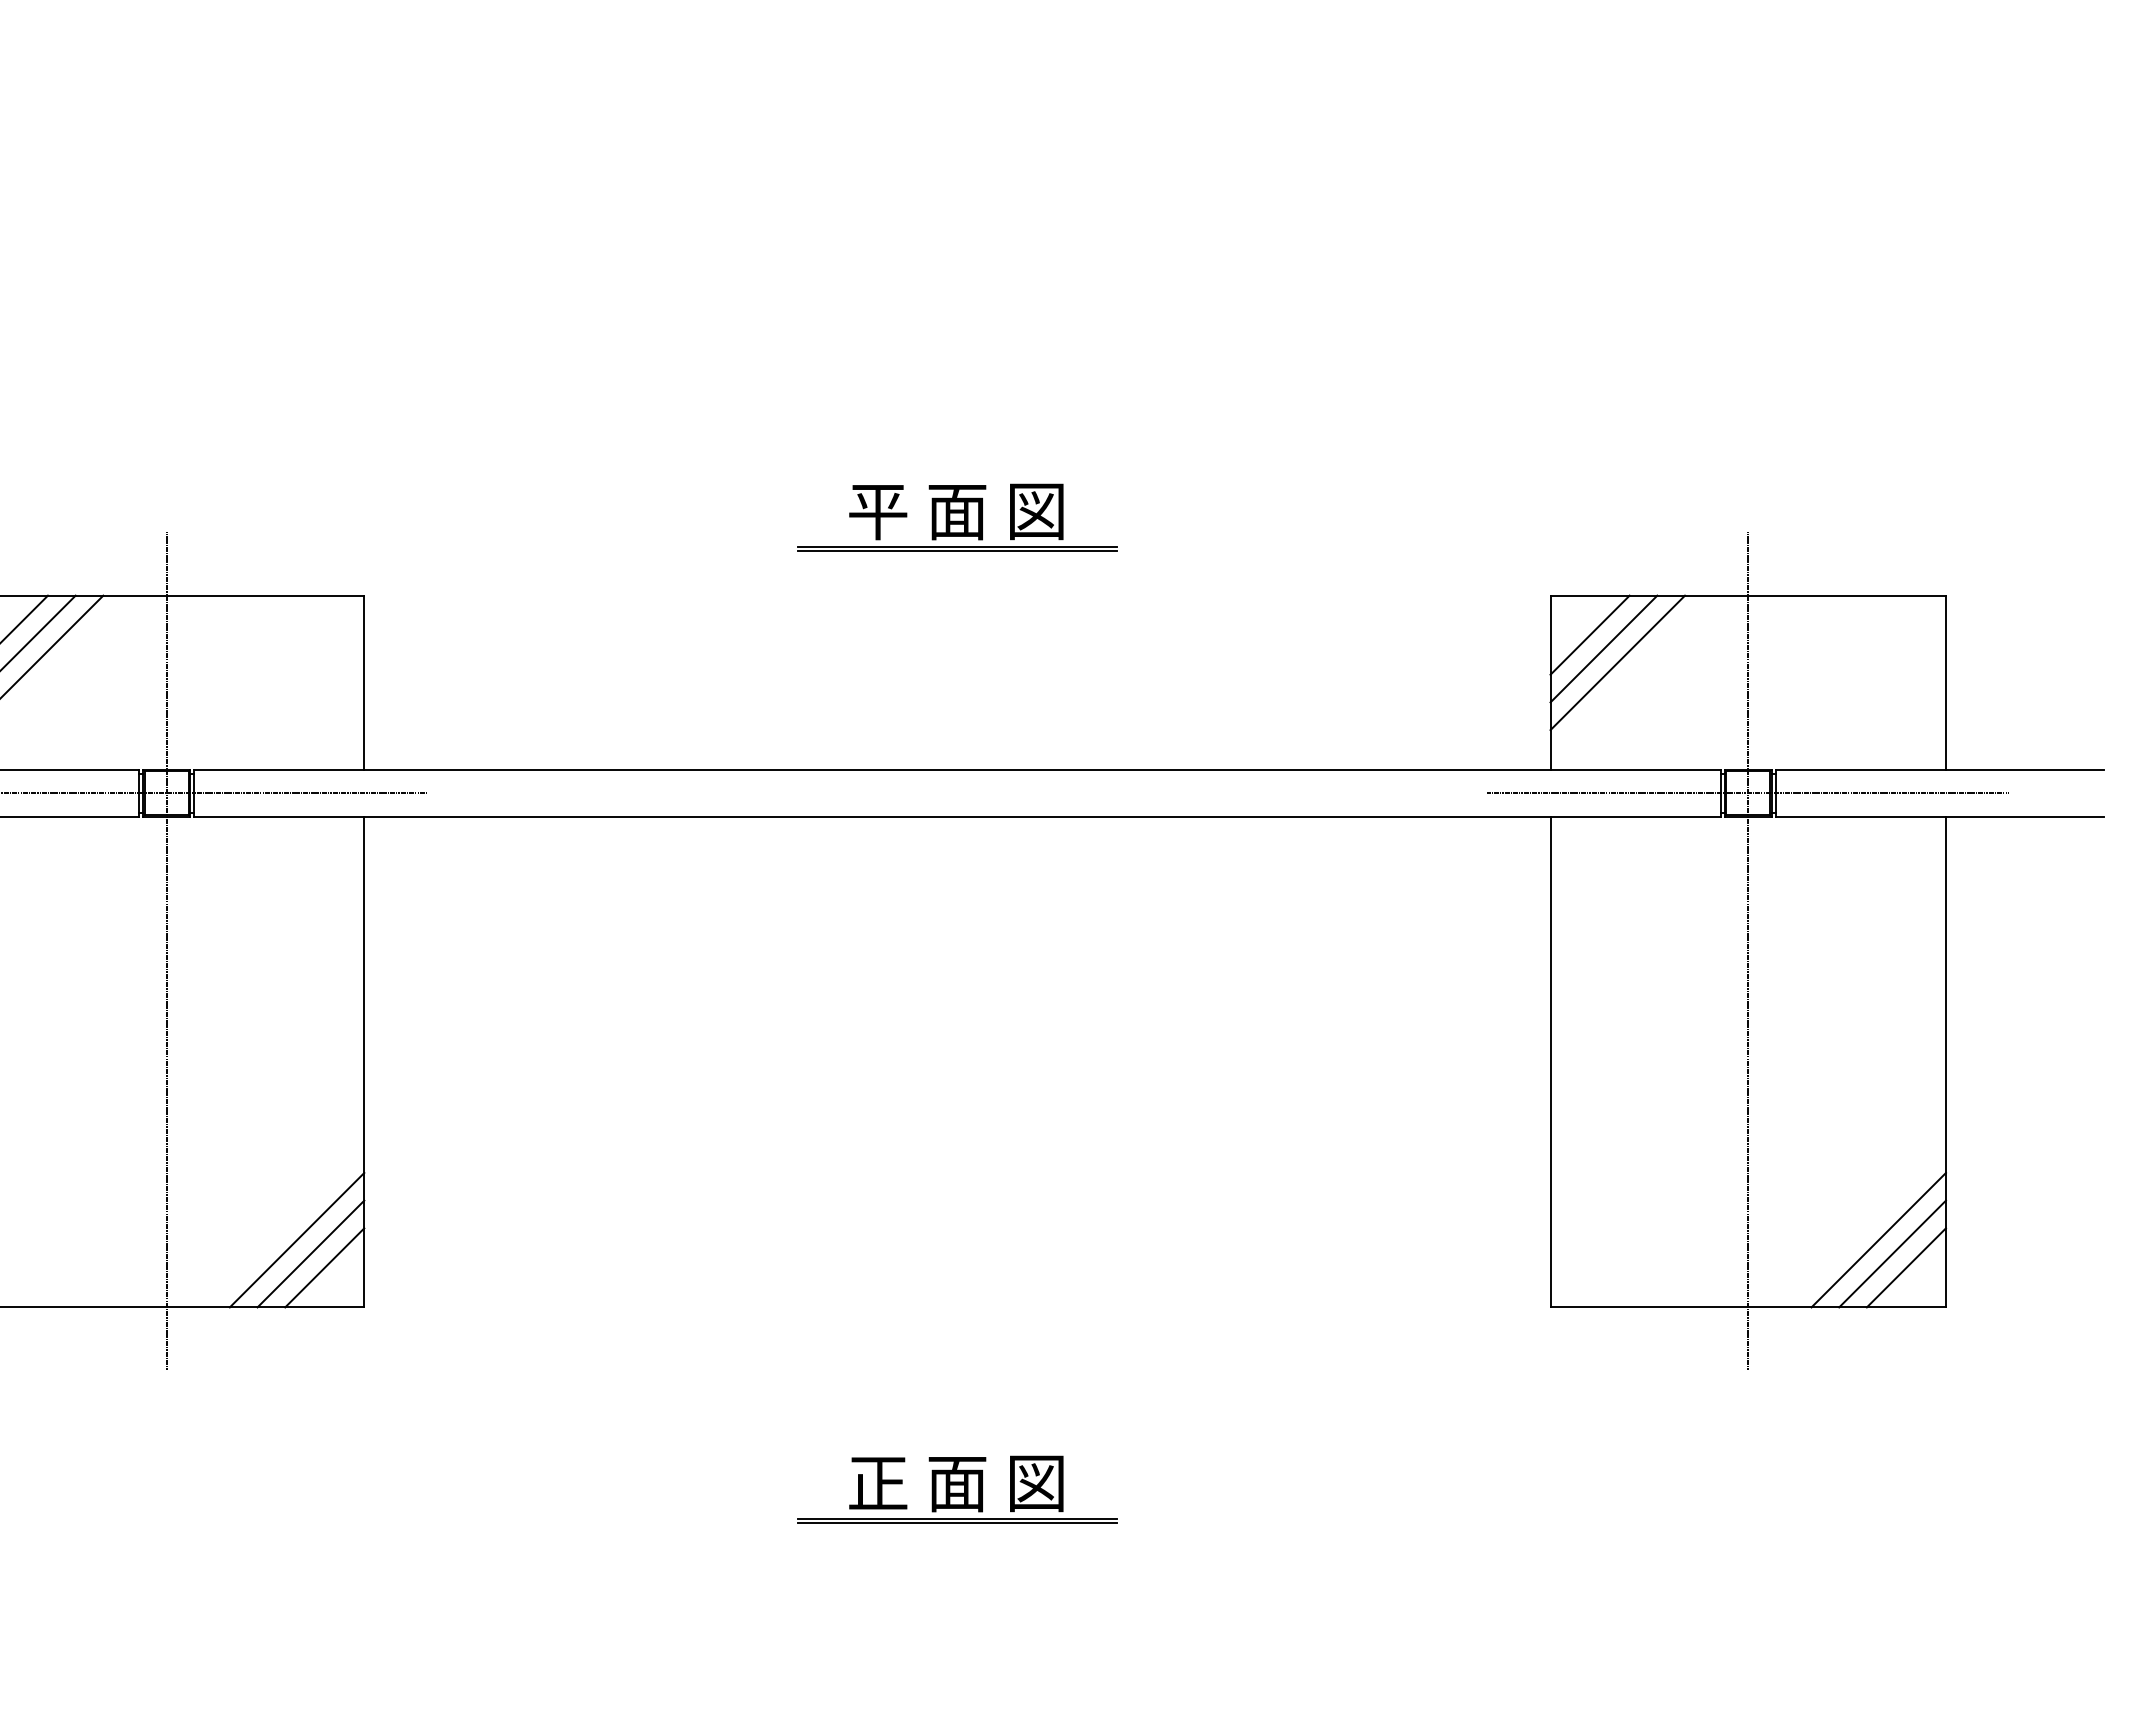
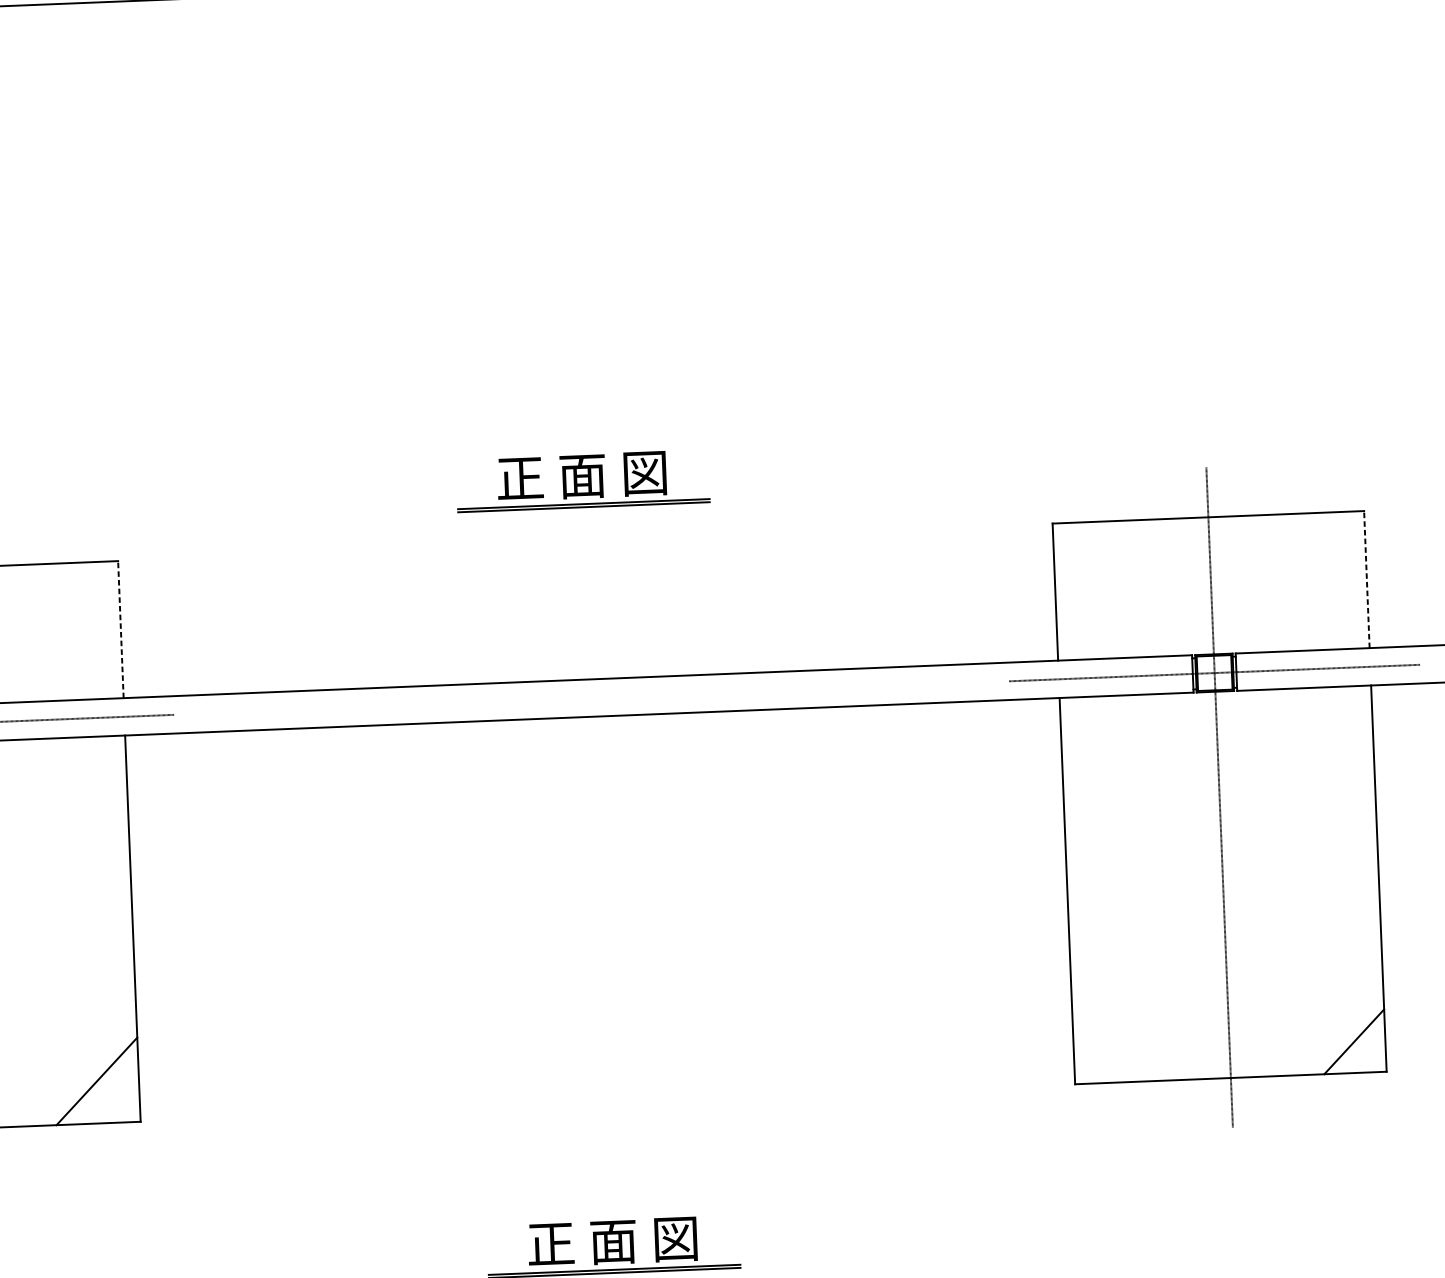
text: (878, 512) -> (520, 479), 平 面 図 -> 正 面 図
line: (1589, 634) -> (1084, 552), removed
line: (1603, 648) -> (1096, 563), removed
line: (1617, 662) -> (1107, 574), removed
line: (364, 682) -> (121, 629), solid -> dashed
line: (1945, 682) -> (1366, 579), solid -> dashed
line: (296, 1239) -> (85, 1070), removed
line: (1878, 1239) -> (1331, 1020), removed
line: (1892, 1253) -> (1342, 1030), removed
line: (324, 1267) -> (108, 1091), removed

